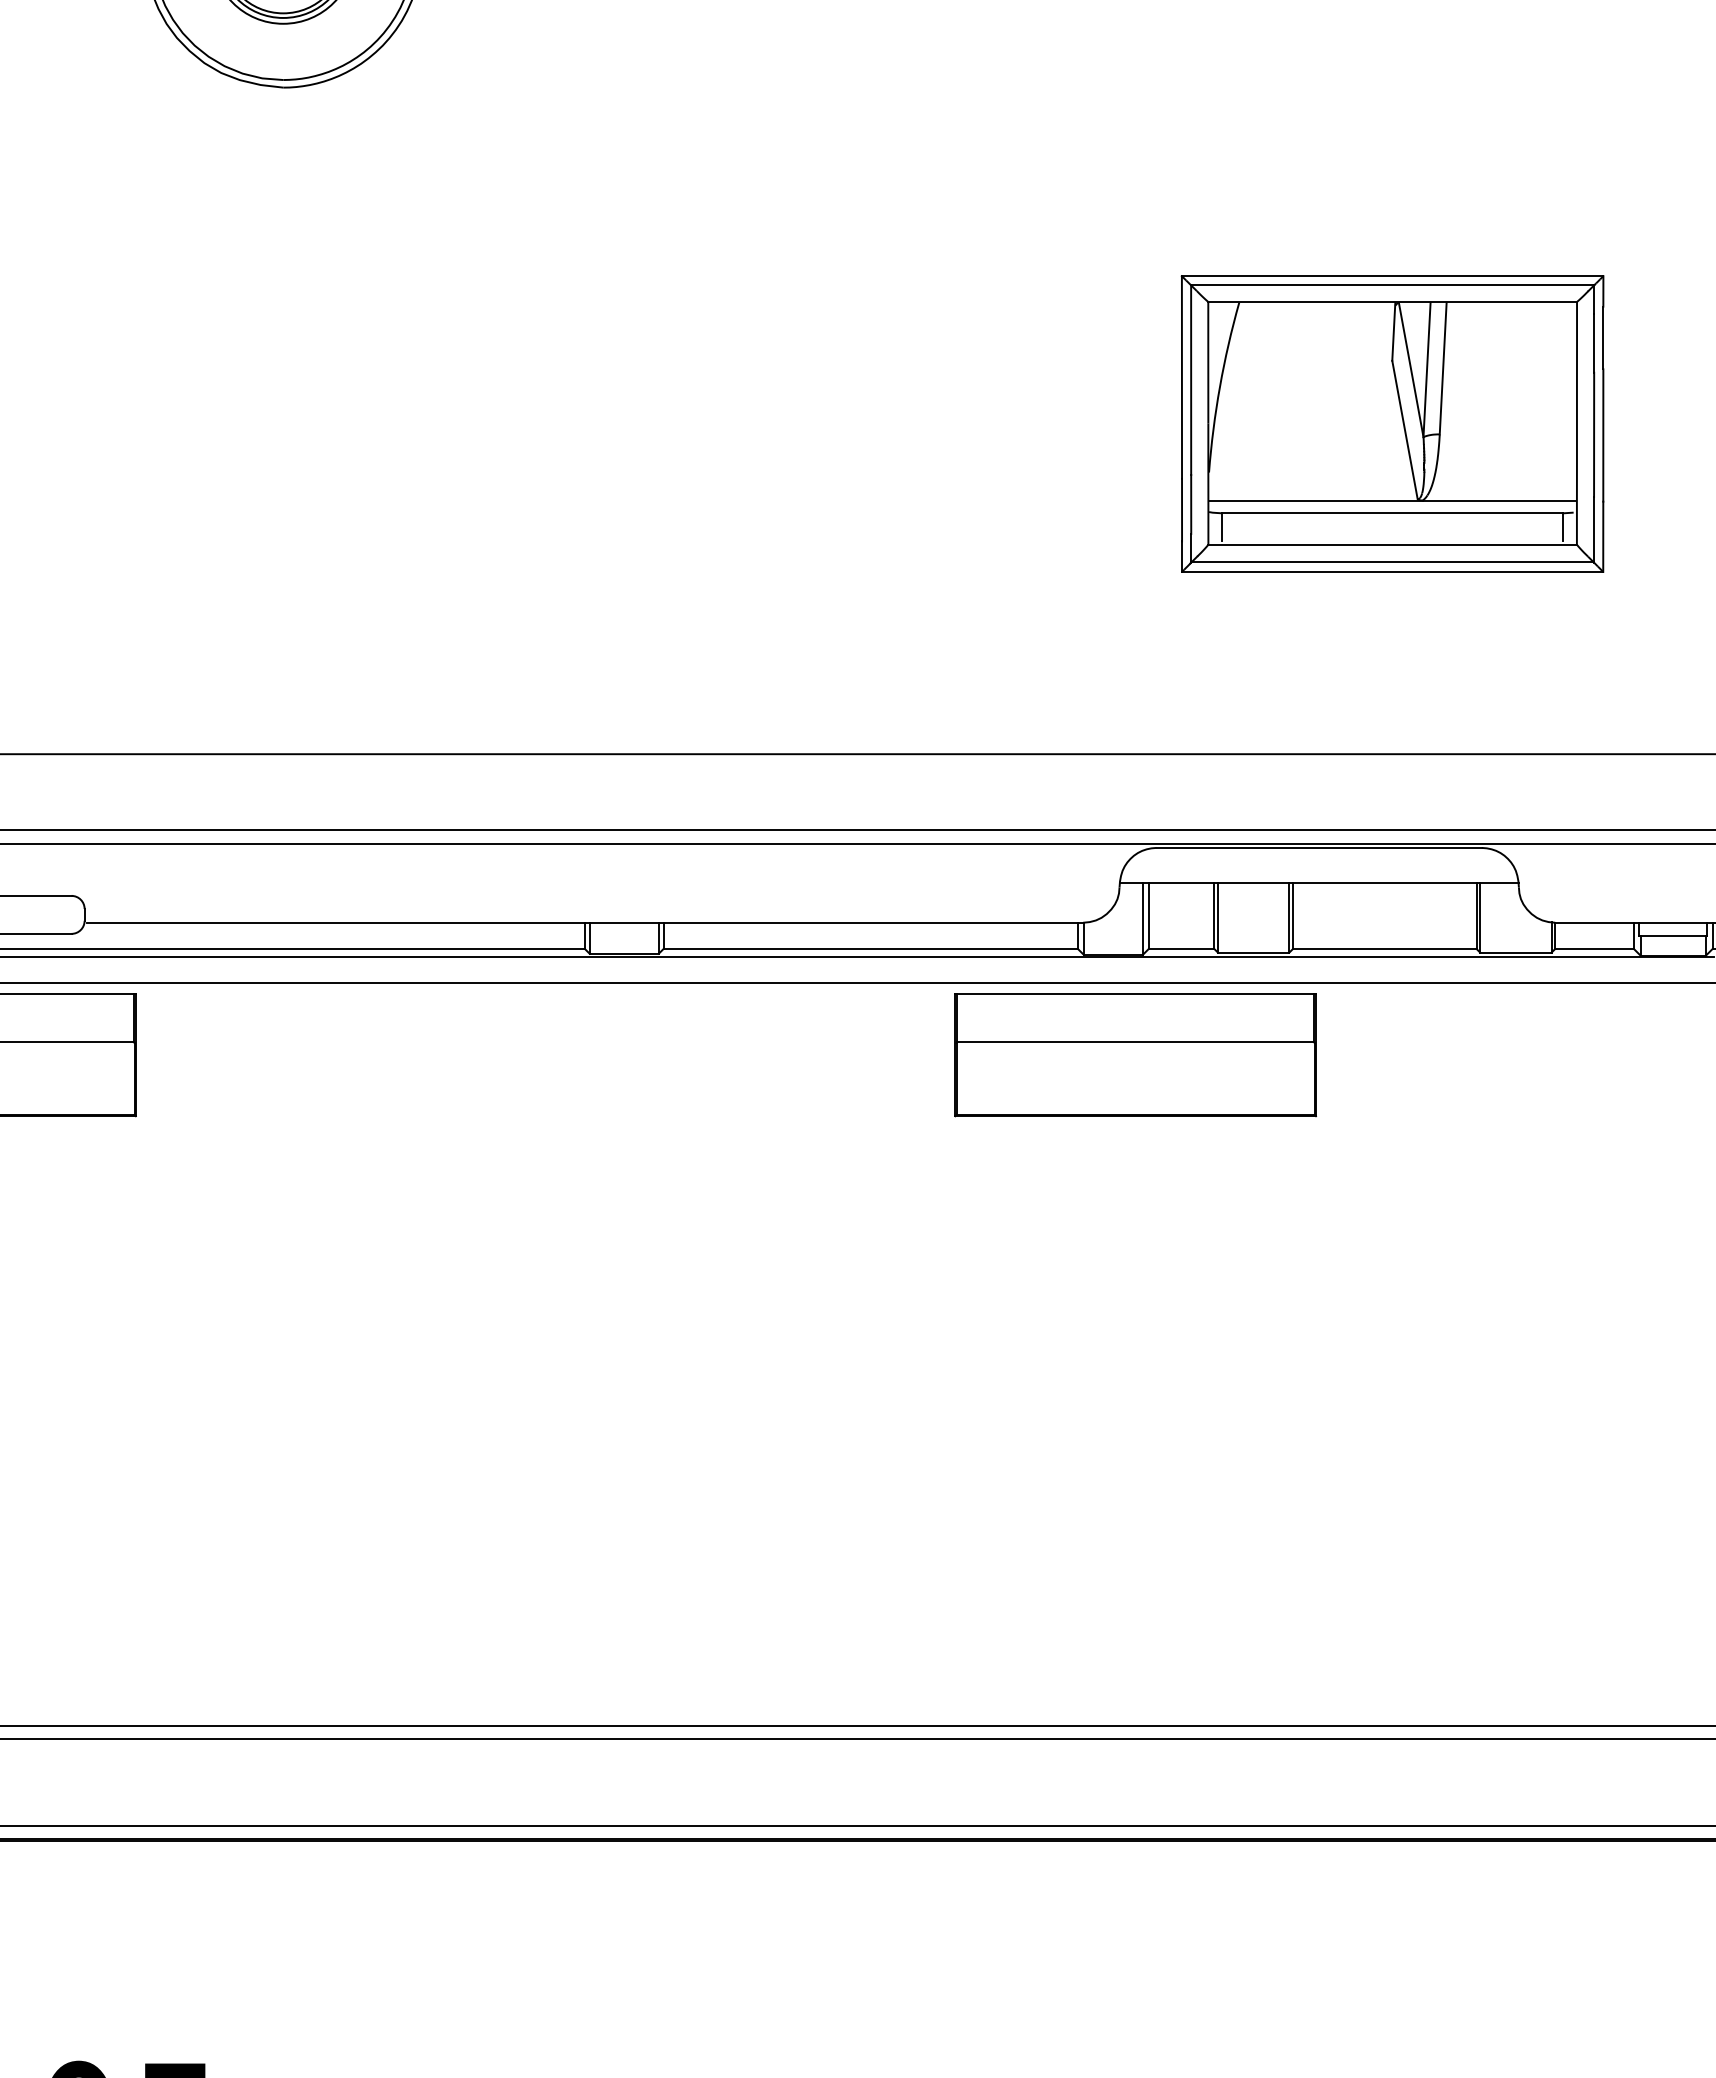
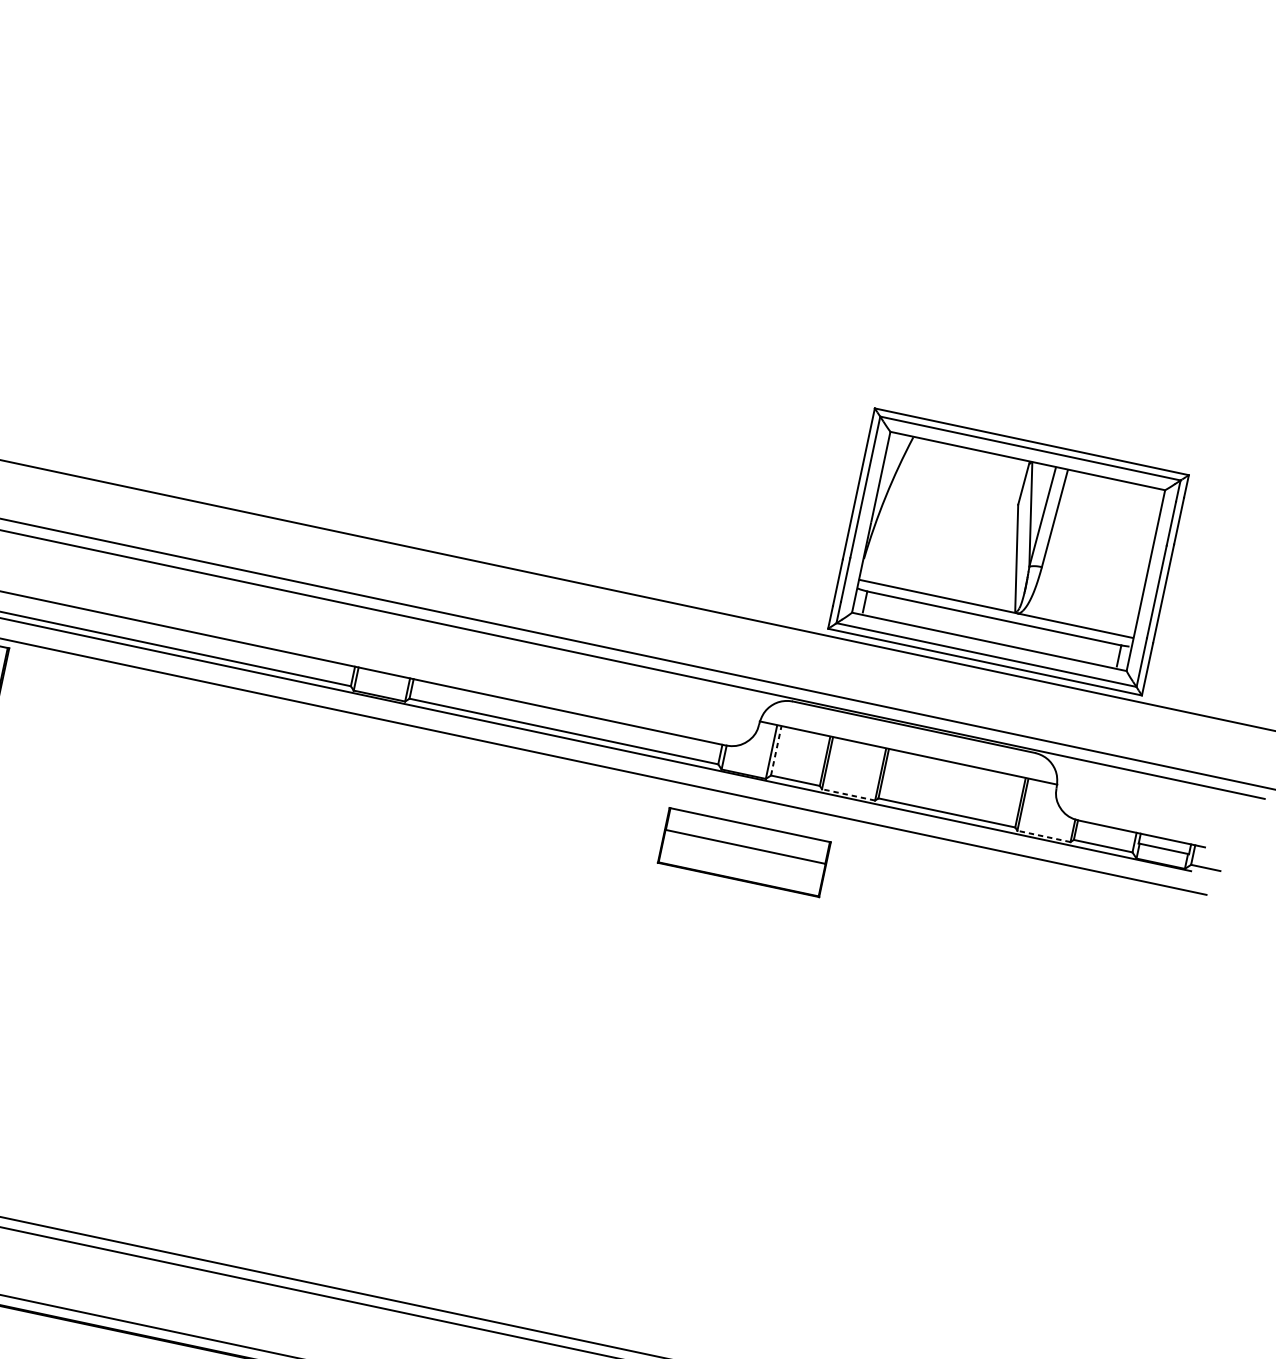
part: (1392, 423) -> (1008, 551), moved
line: (1148, 916) -> (775, 751), solid -> dashed
line: (1253, 952) -> (848, 794), solid -> dashed
line: (1515, 952) -> (1043, 836), solid -> dashed
part: (1135, 1055) -> (744, 852), size x0.6

